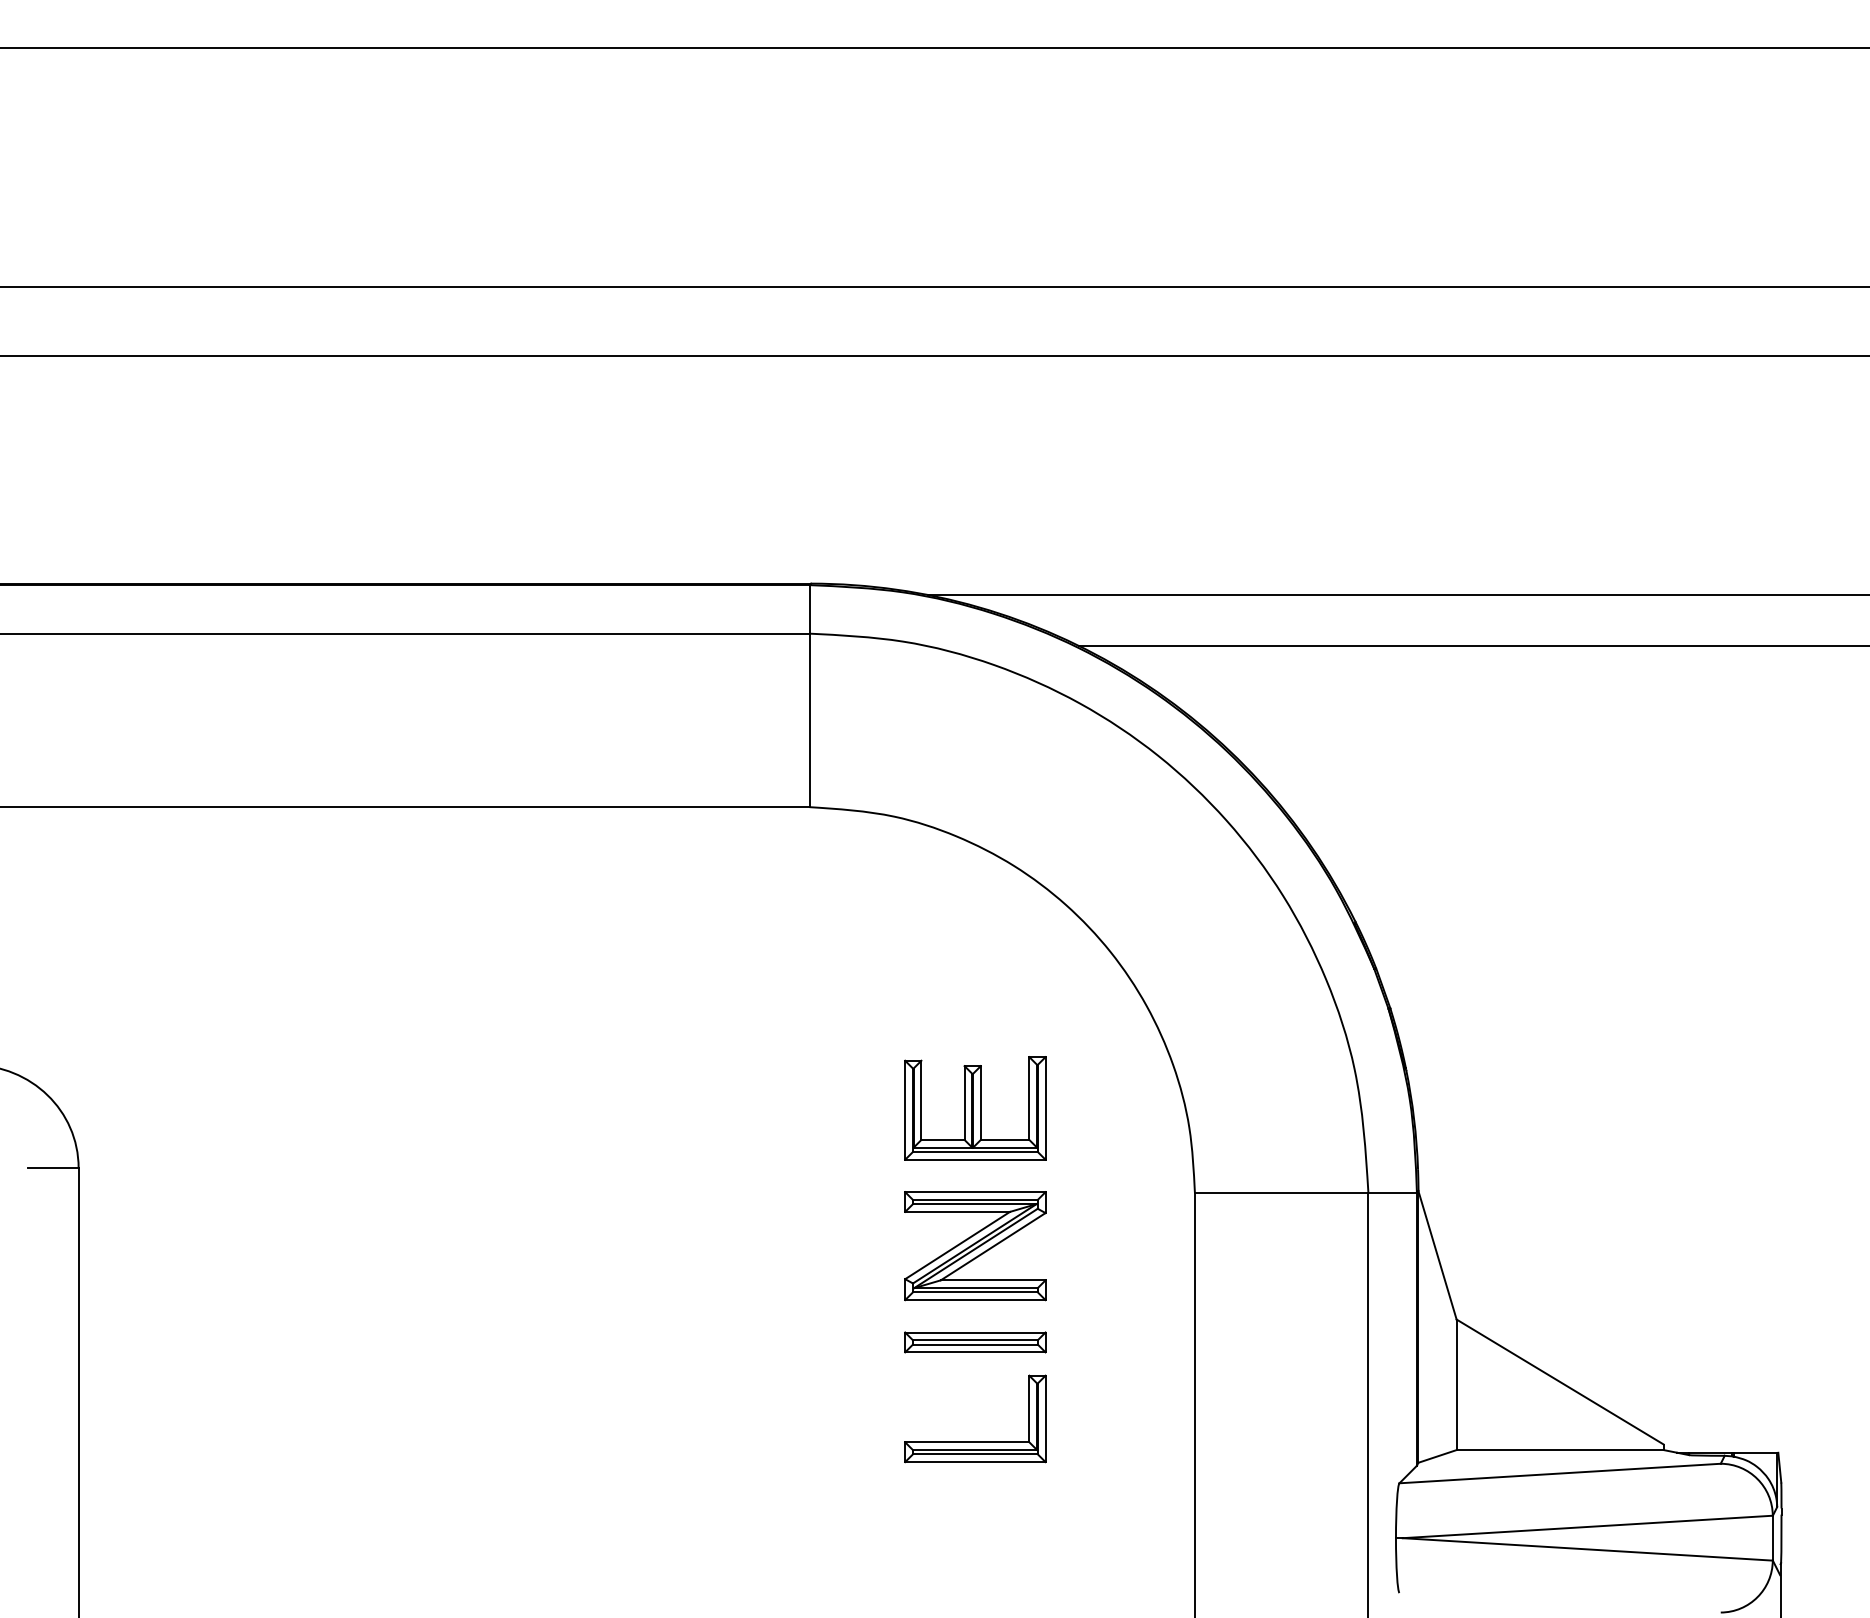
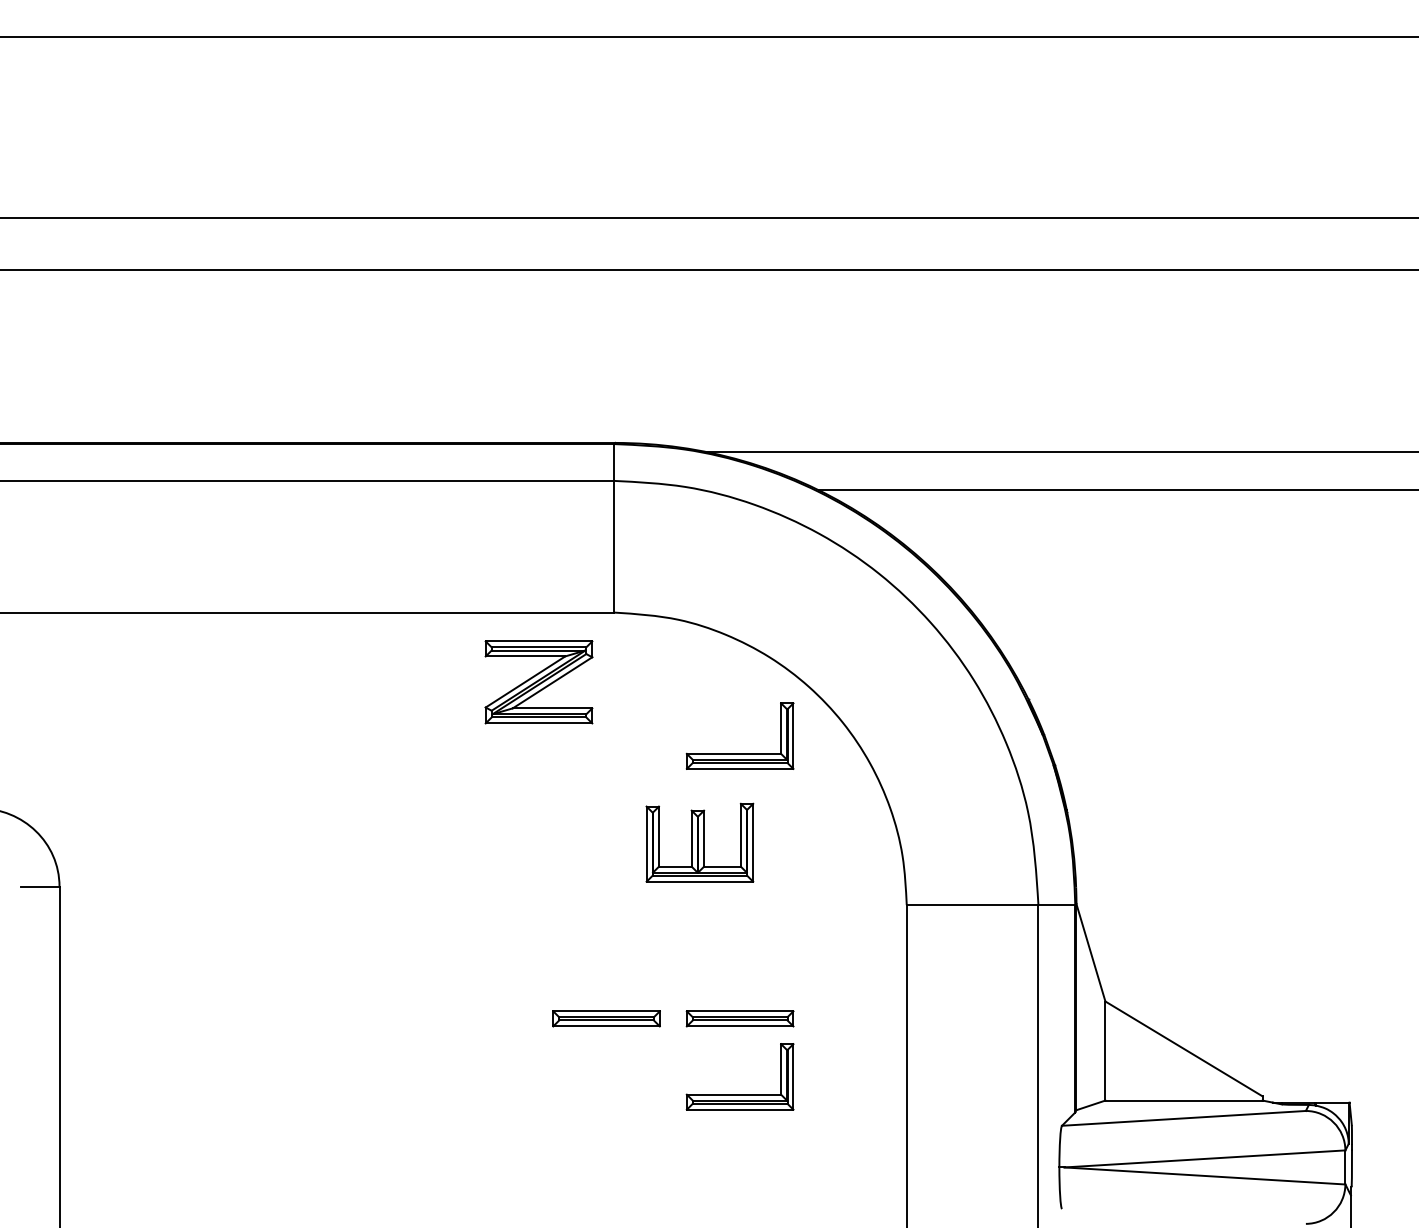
part: (975, 992) -> (740, 753), added
part: (975, 1108) -> (700, 842), moved
part: (975, 1246) -> (539, 682), moved
part: (799, 1342) -> (606, 1018), added

